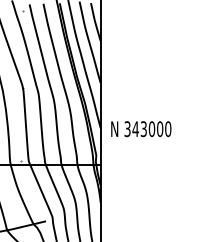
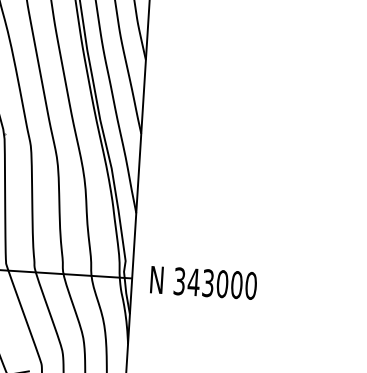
text: (141, 129) -> (204, 283), moved

